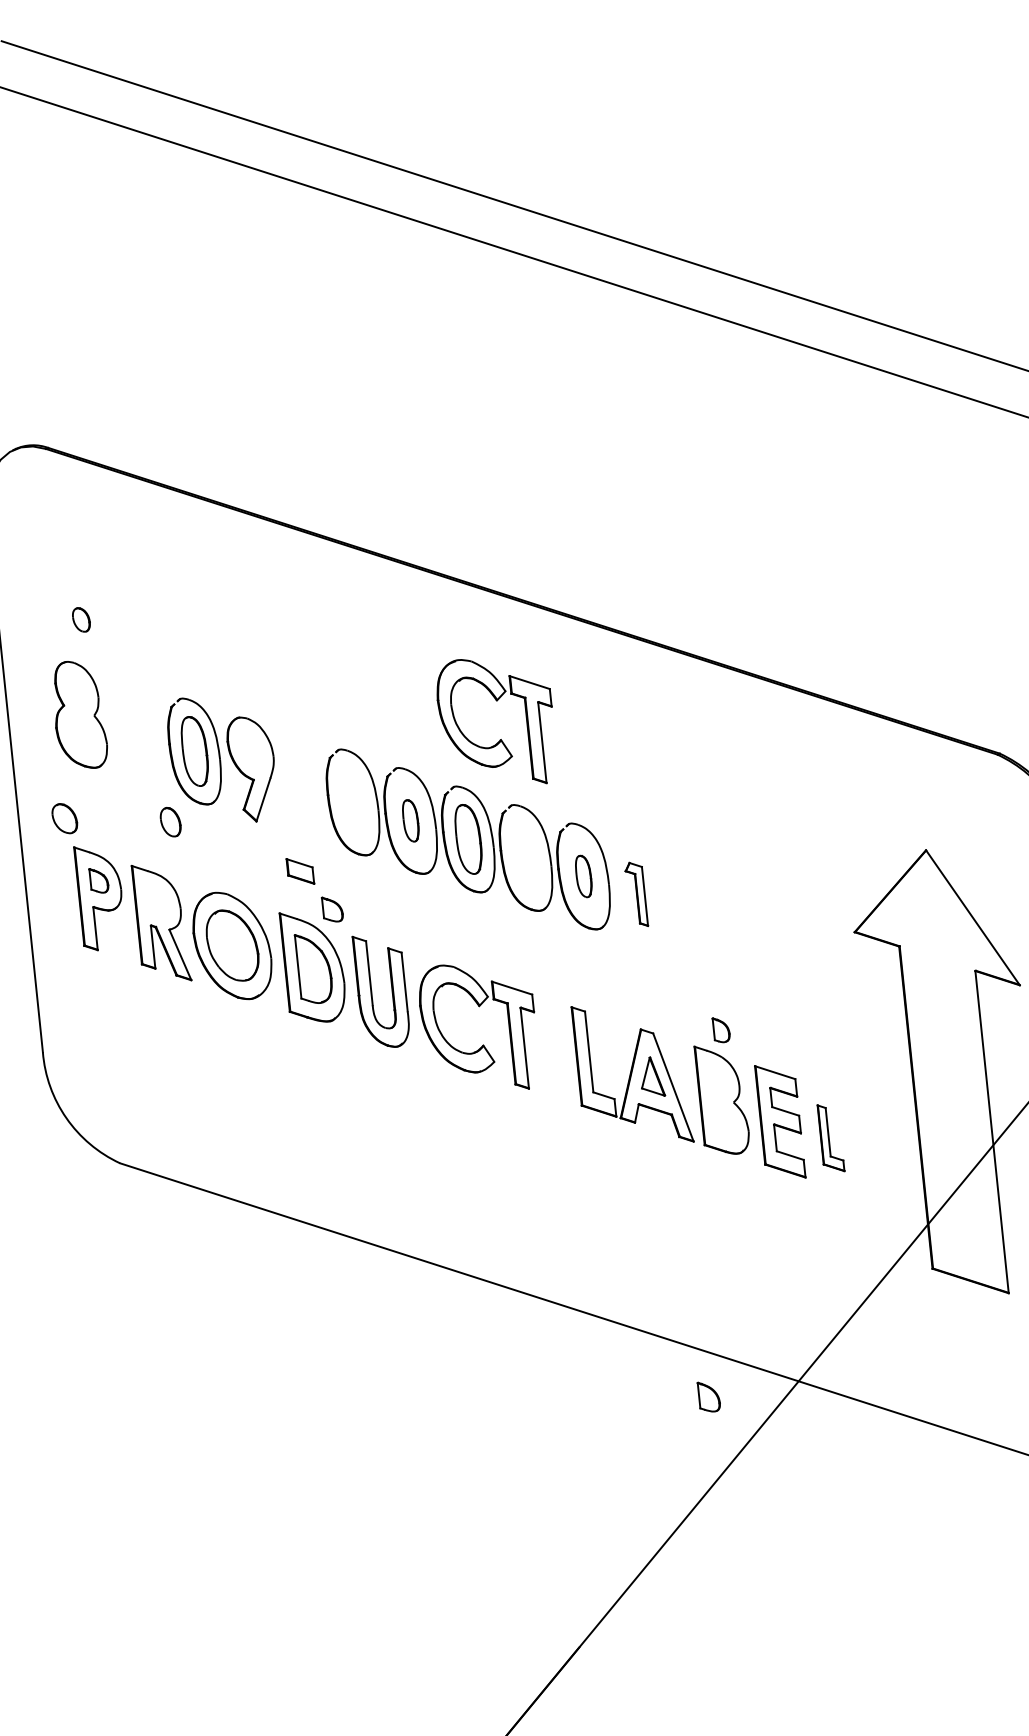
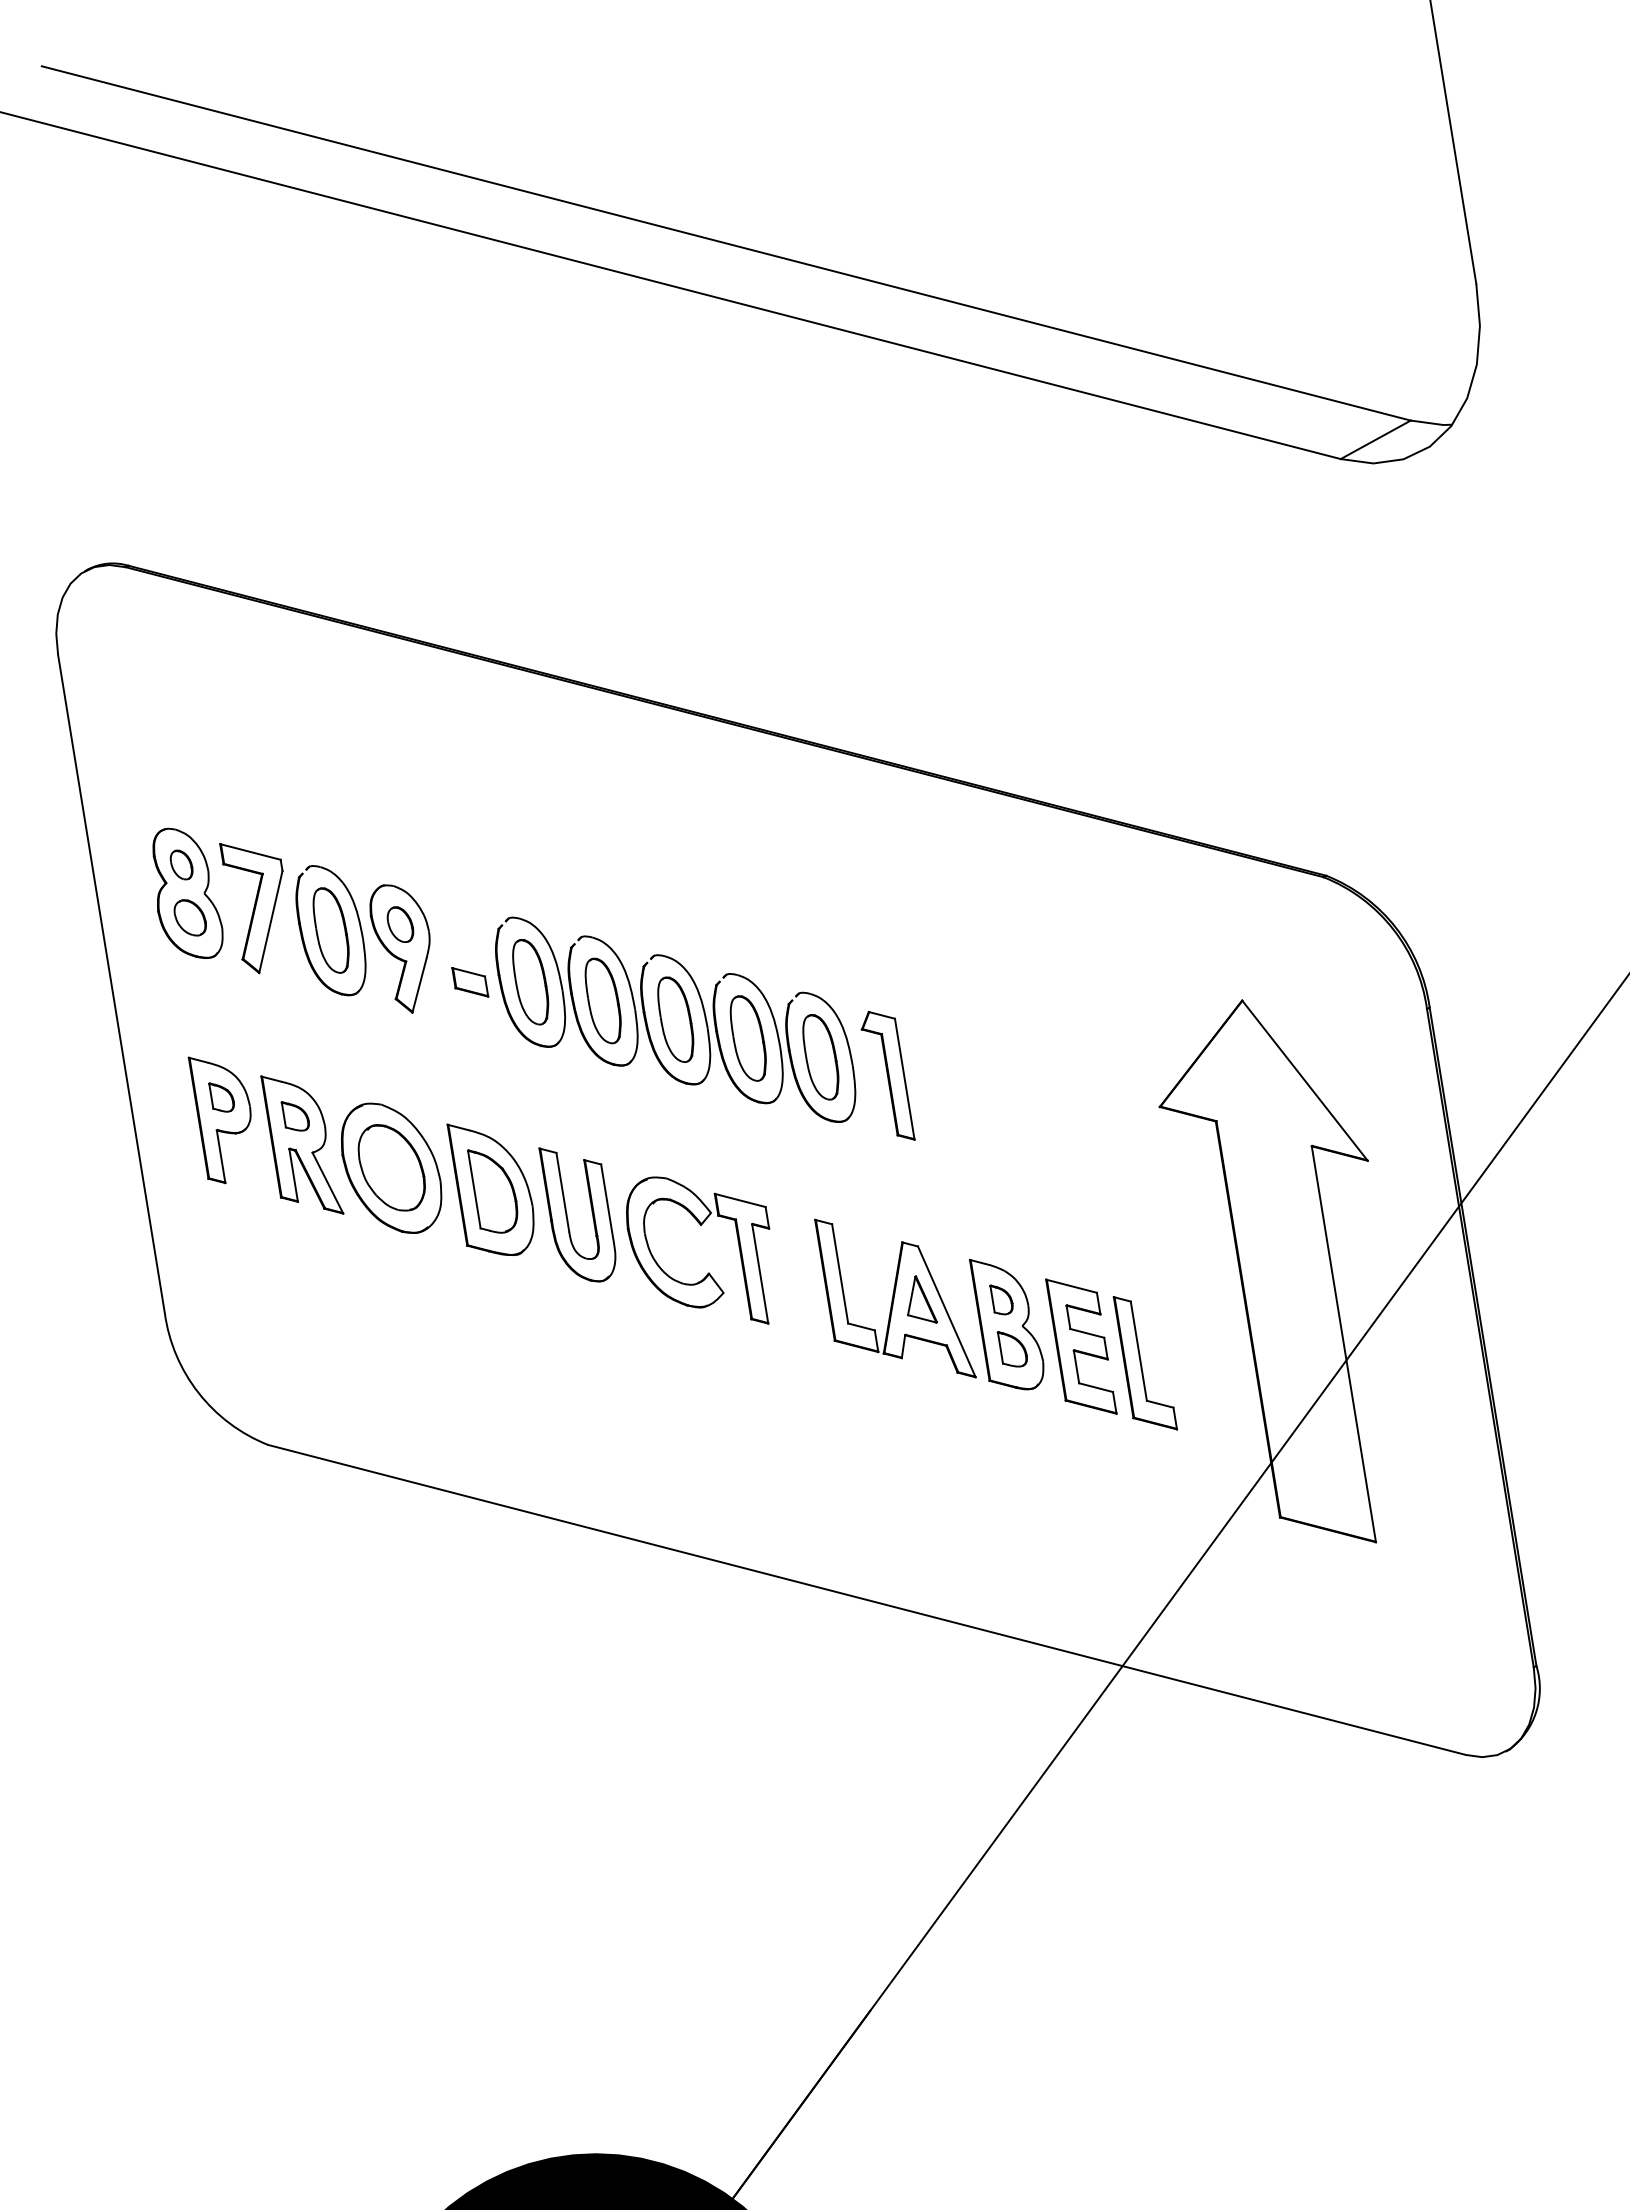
part: (81, 619) -> (181, 864), moved
part: (131, 729) -> (251, 908), added
part: (500, 739) -> (708, 893), removed
part: (353, 802) -> (530, 982), added
part: (64, 818) -> (189, 917), moved
part: (410, 820) -> (602, 1000), size x1.67
part: (170, 822) -> (400, 924), moved
part: (525, 857) -> (747, 1038), added
part: (300, 871) -> (470, 982), moved
part: (583, 876) -> (820, 1057), size x1.67
part: (636, 894) -> (887, 1075), size x1.67
part: (331, 909) -> (294, 1116), moved
part: (720, 1030) -> (1001, 1299), moved
part: (830, 1138) -> (1144, 1363), size x1.67
part: (707, 1397) -> (1011, 1349), moved

